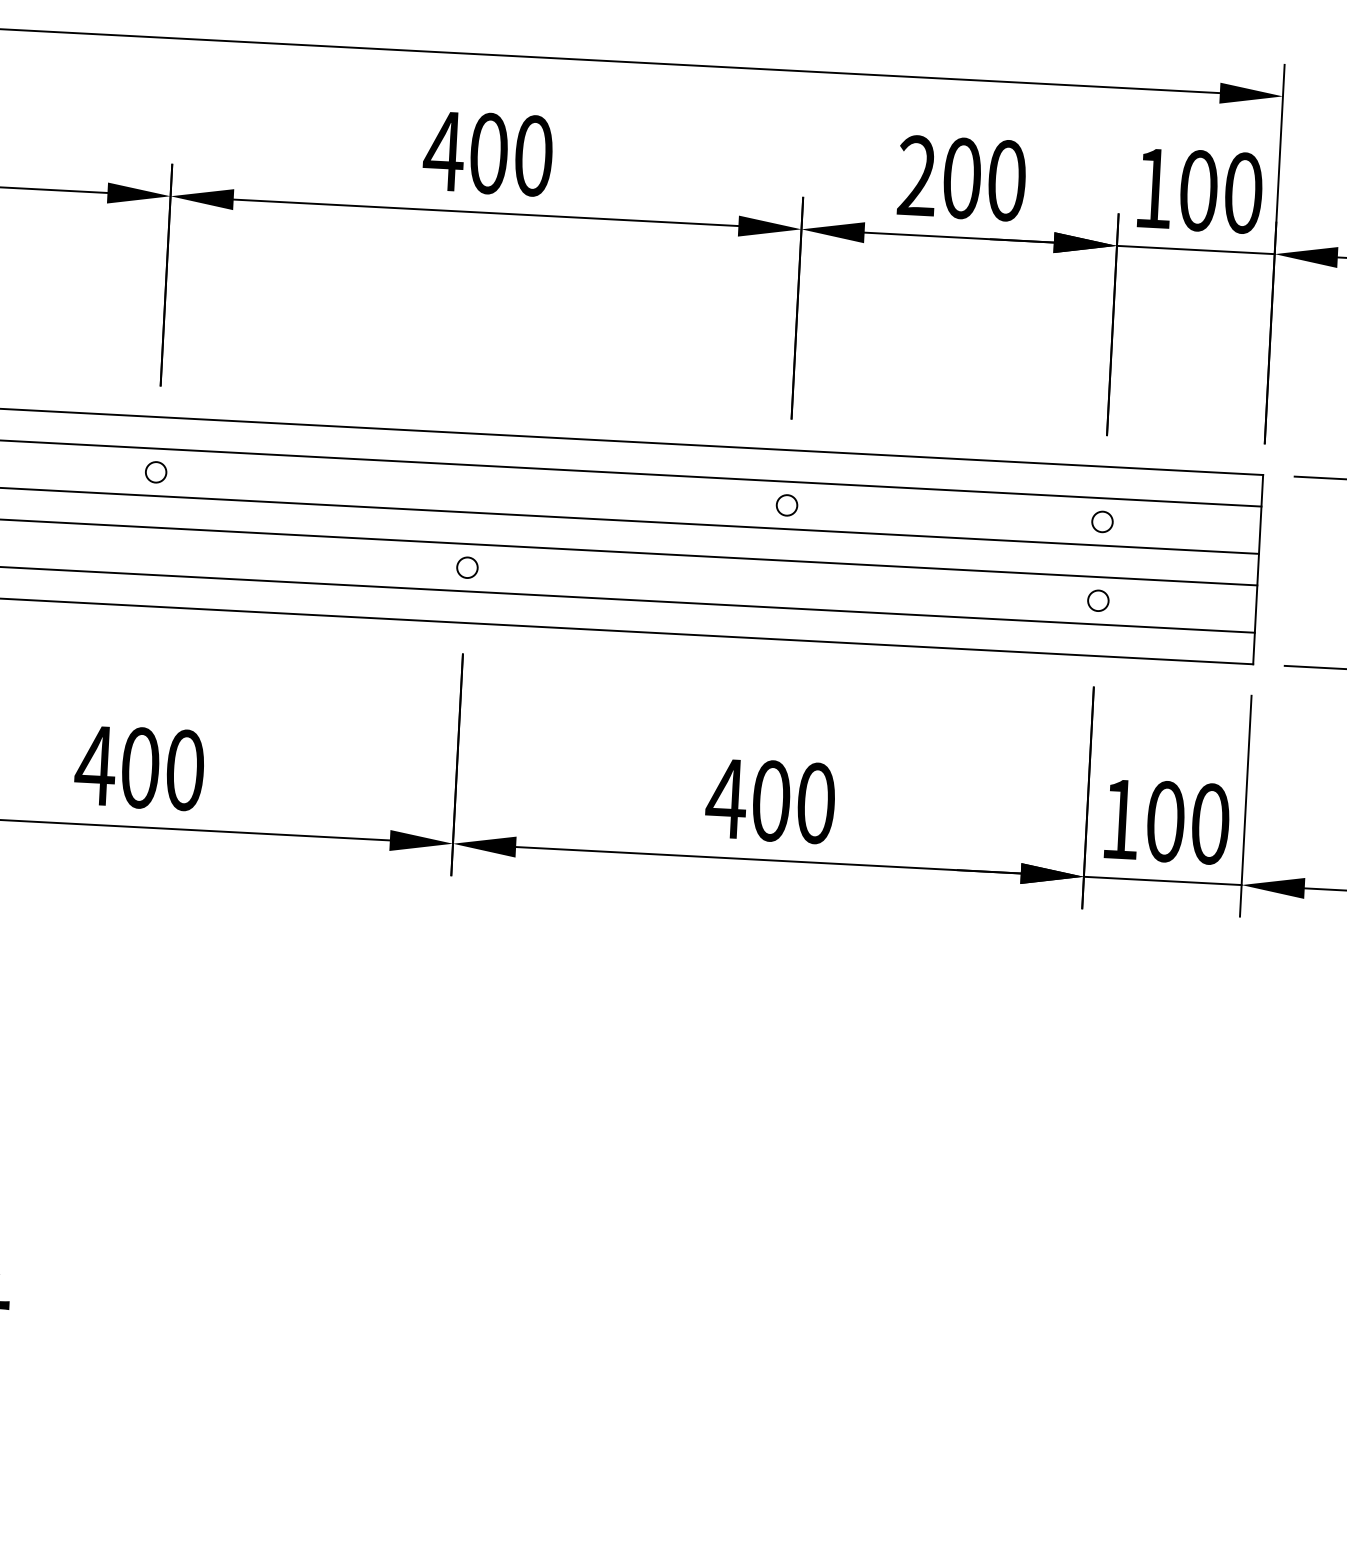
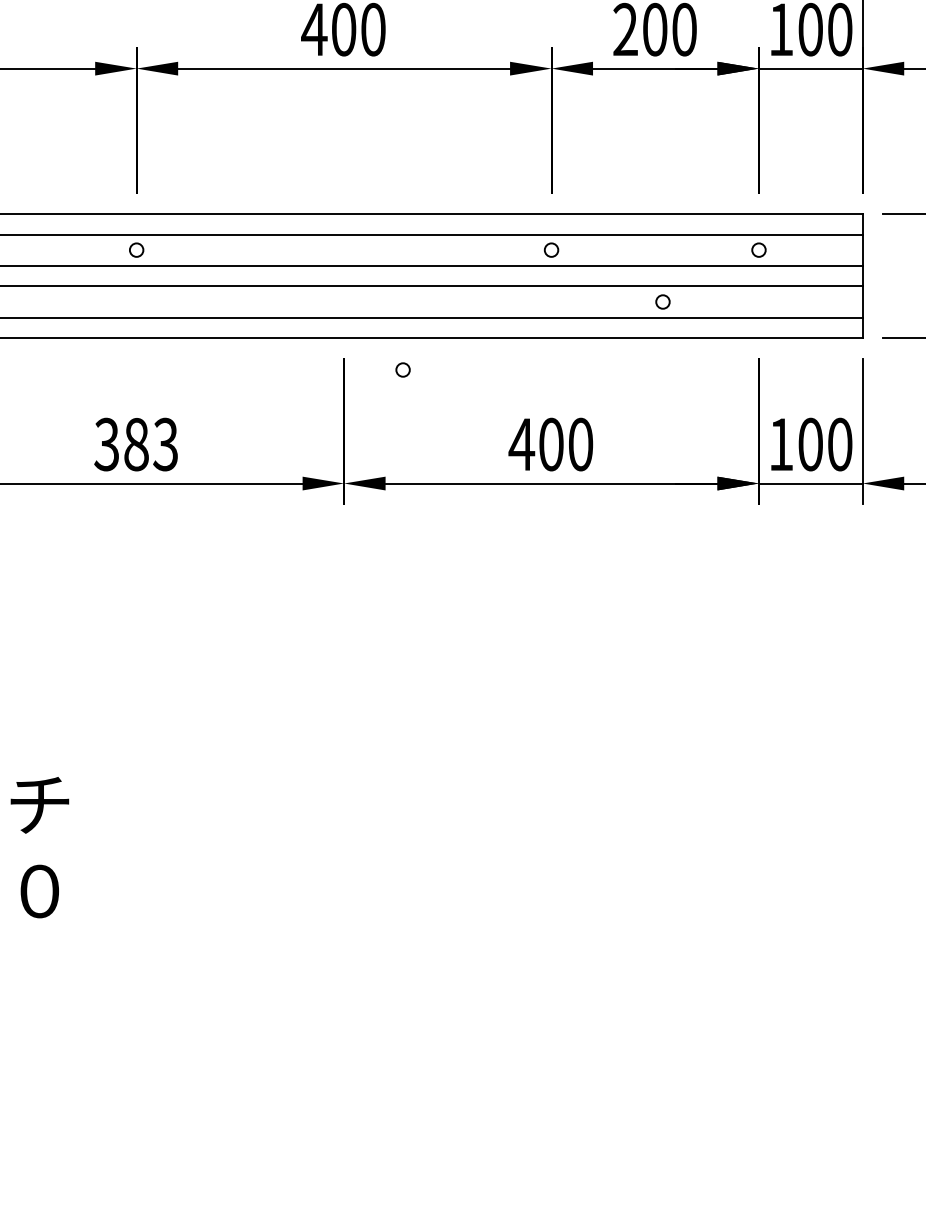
circle: (466, 566) -> (402, 369), moved
circle: (1097, 599) -> (662, 301), moved
text: (138, 767) -> (135, 444), 400 -> 383

